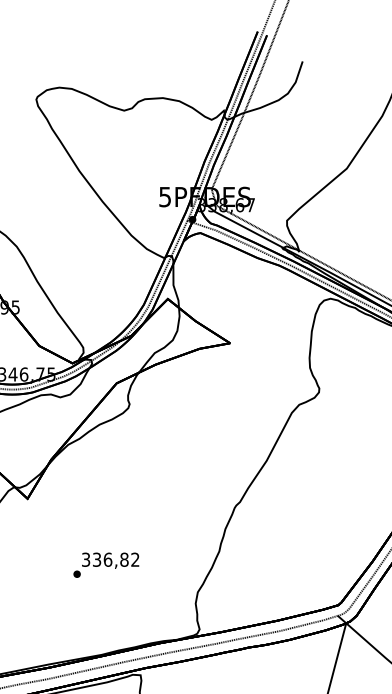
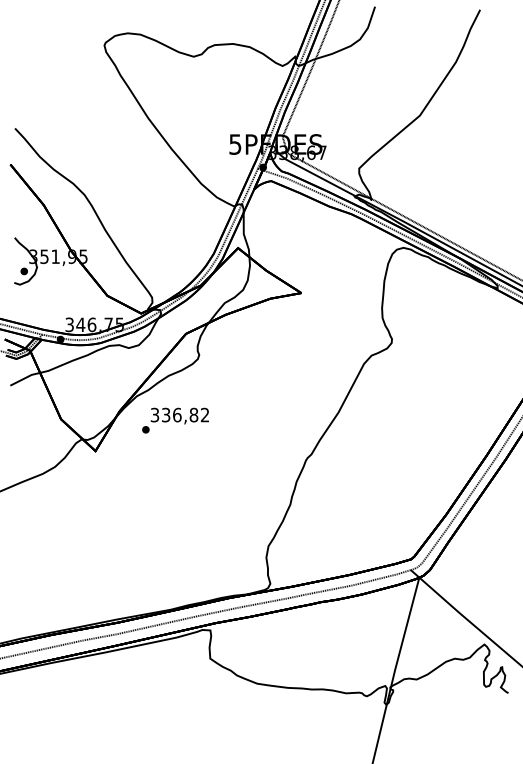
text: (106, 565) -> (175, 420), moved

